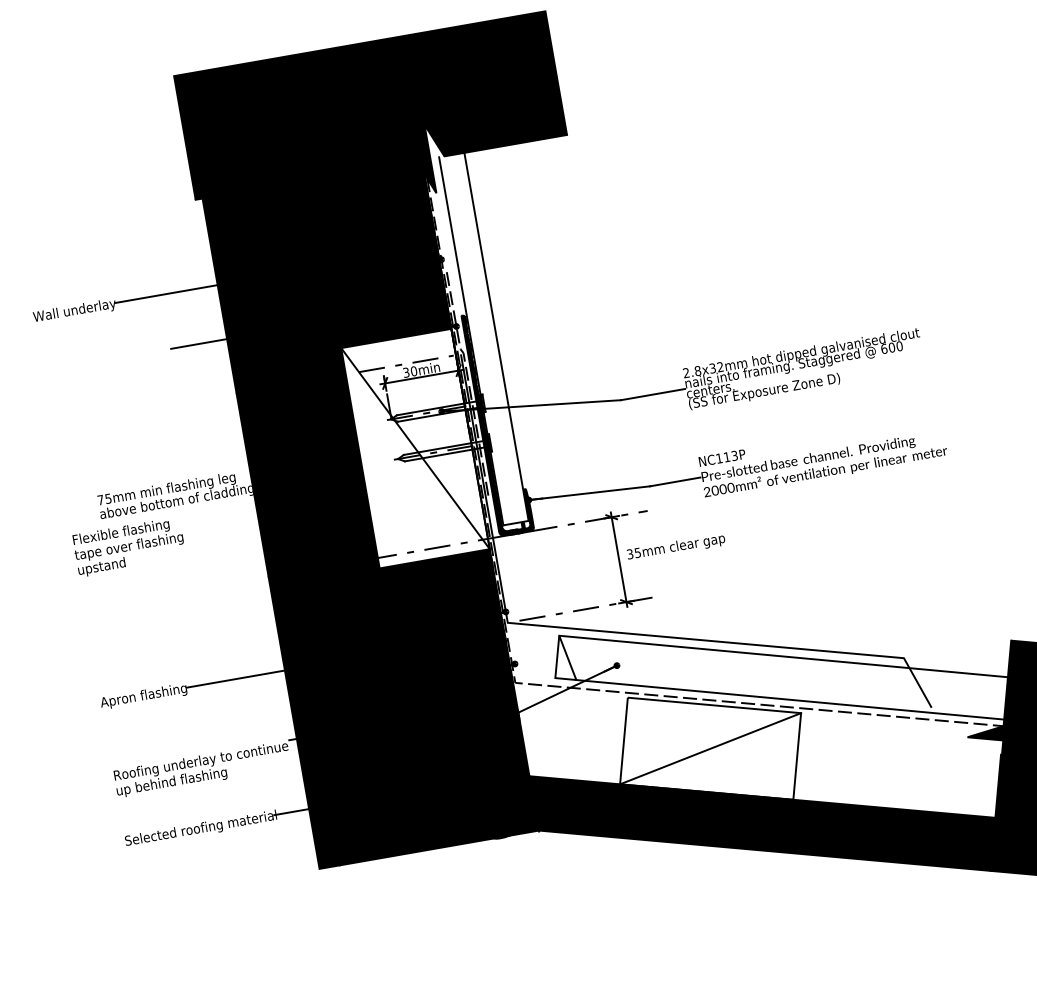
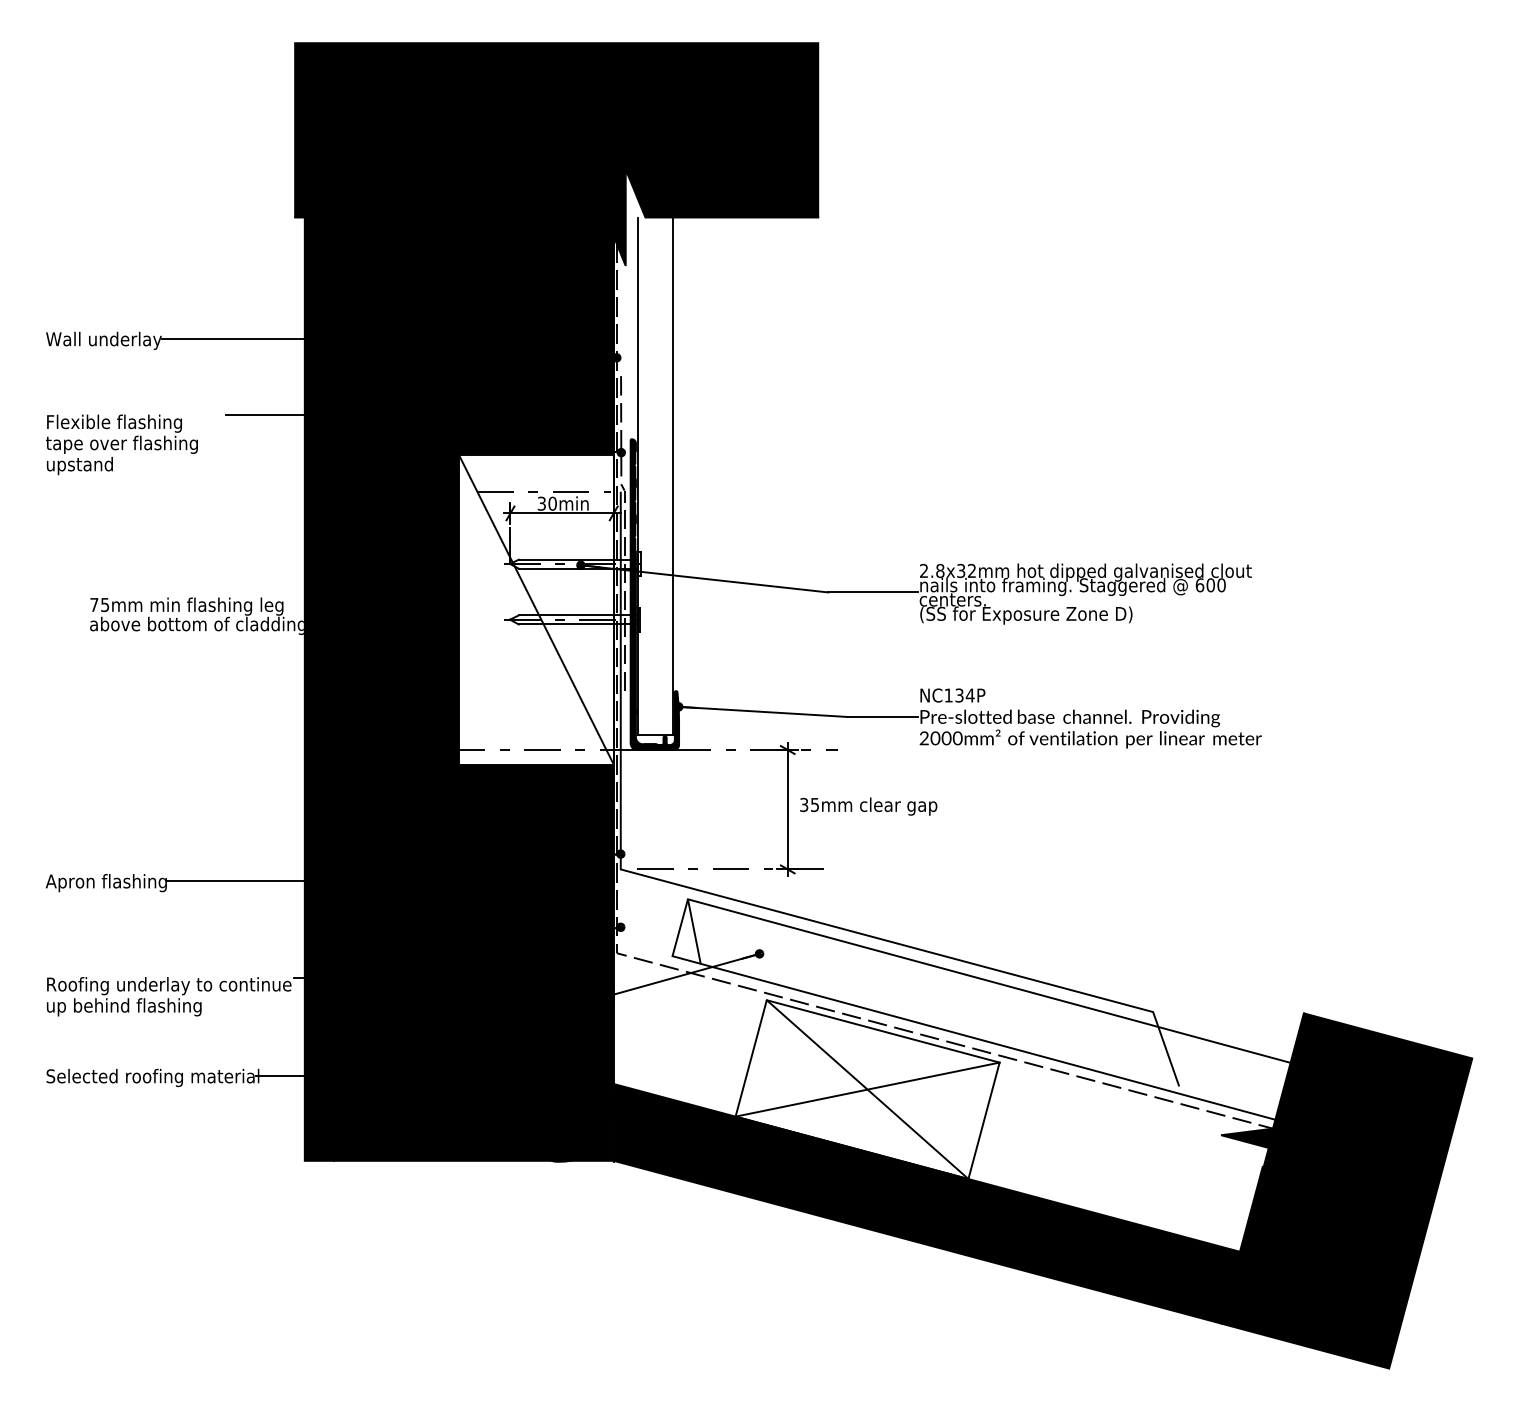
text: (730, 456) -> (964, 695), NC113P -> NC134P
text: (128, 546) -> (121, 444), moved
line: (710, 748) -> (867, 1089), added

